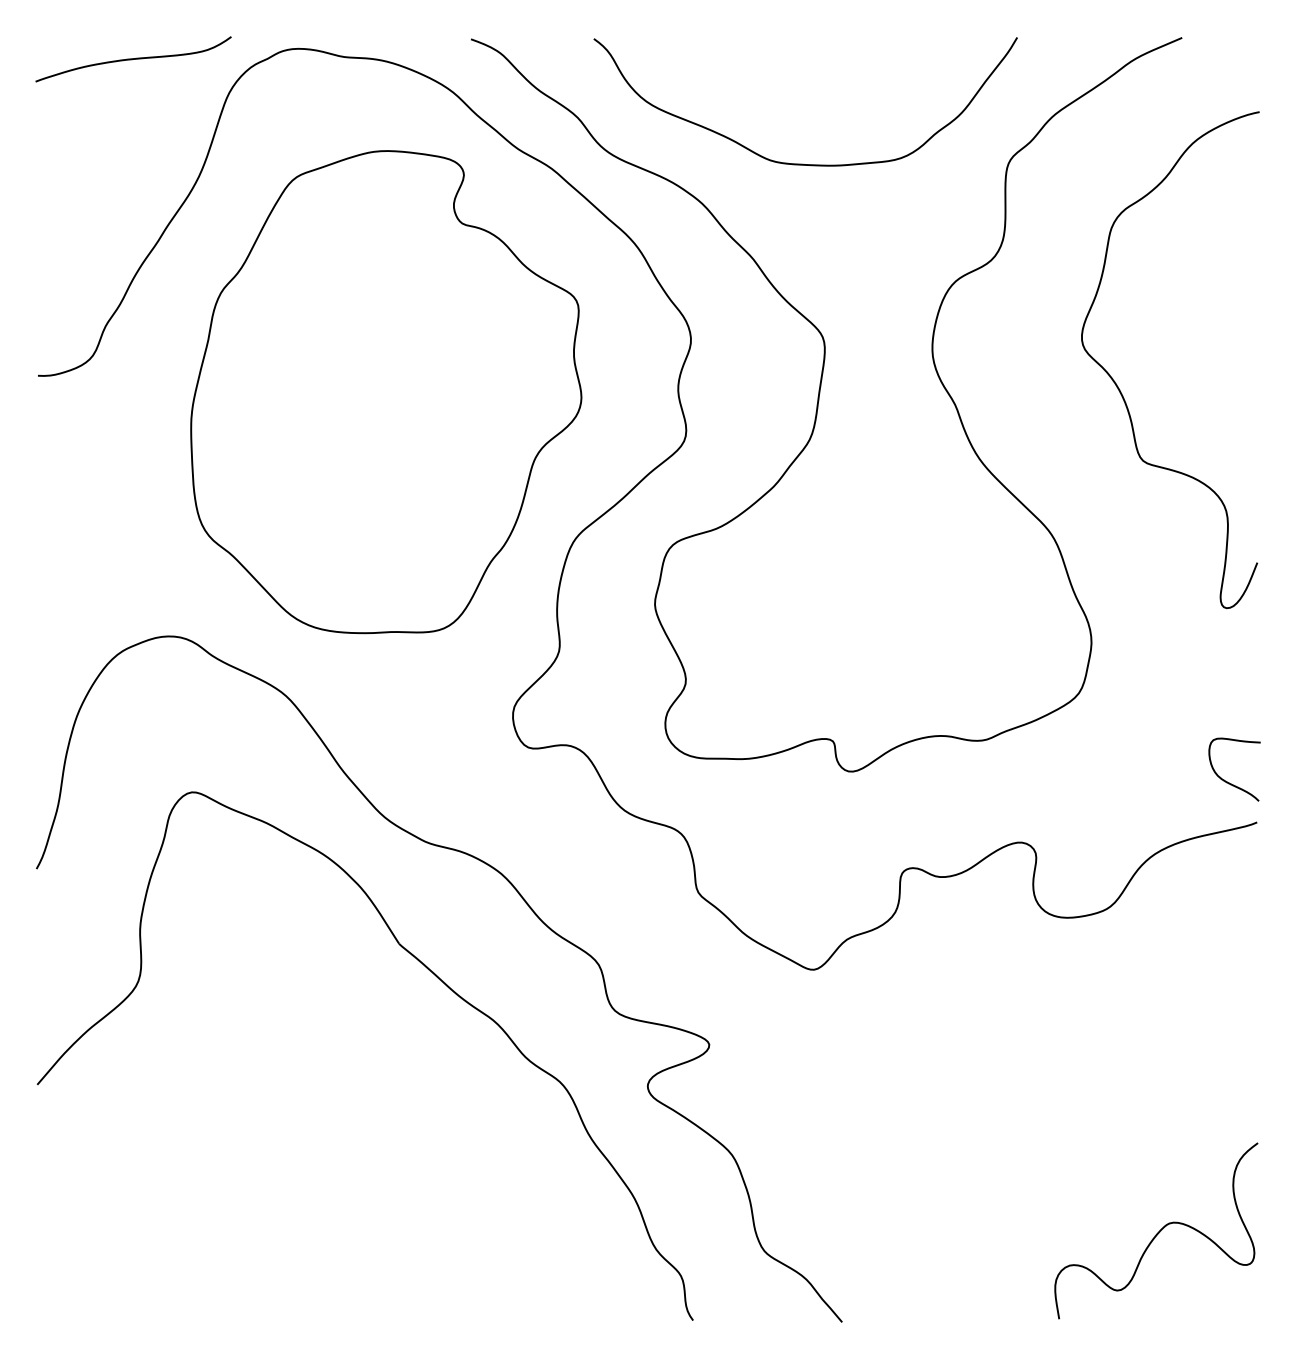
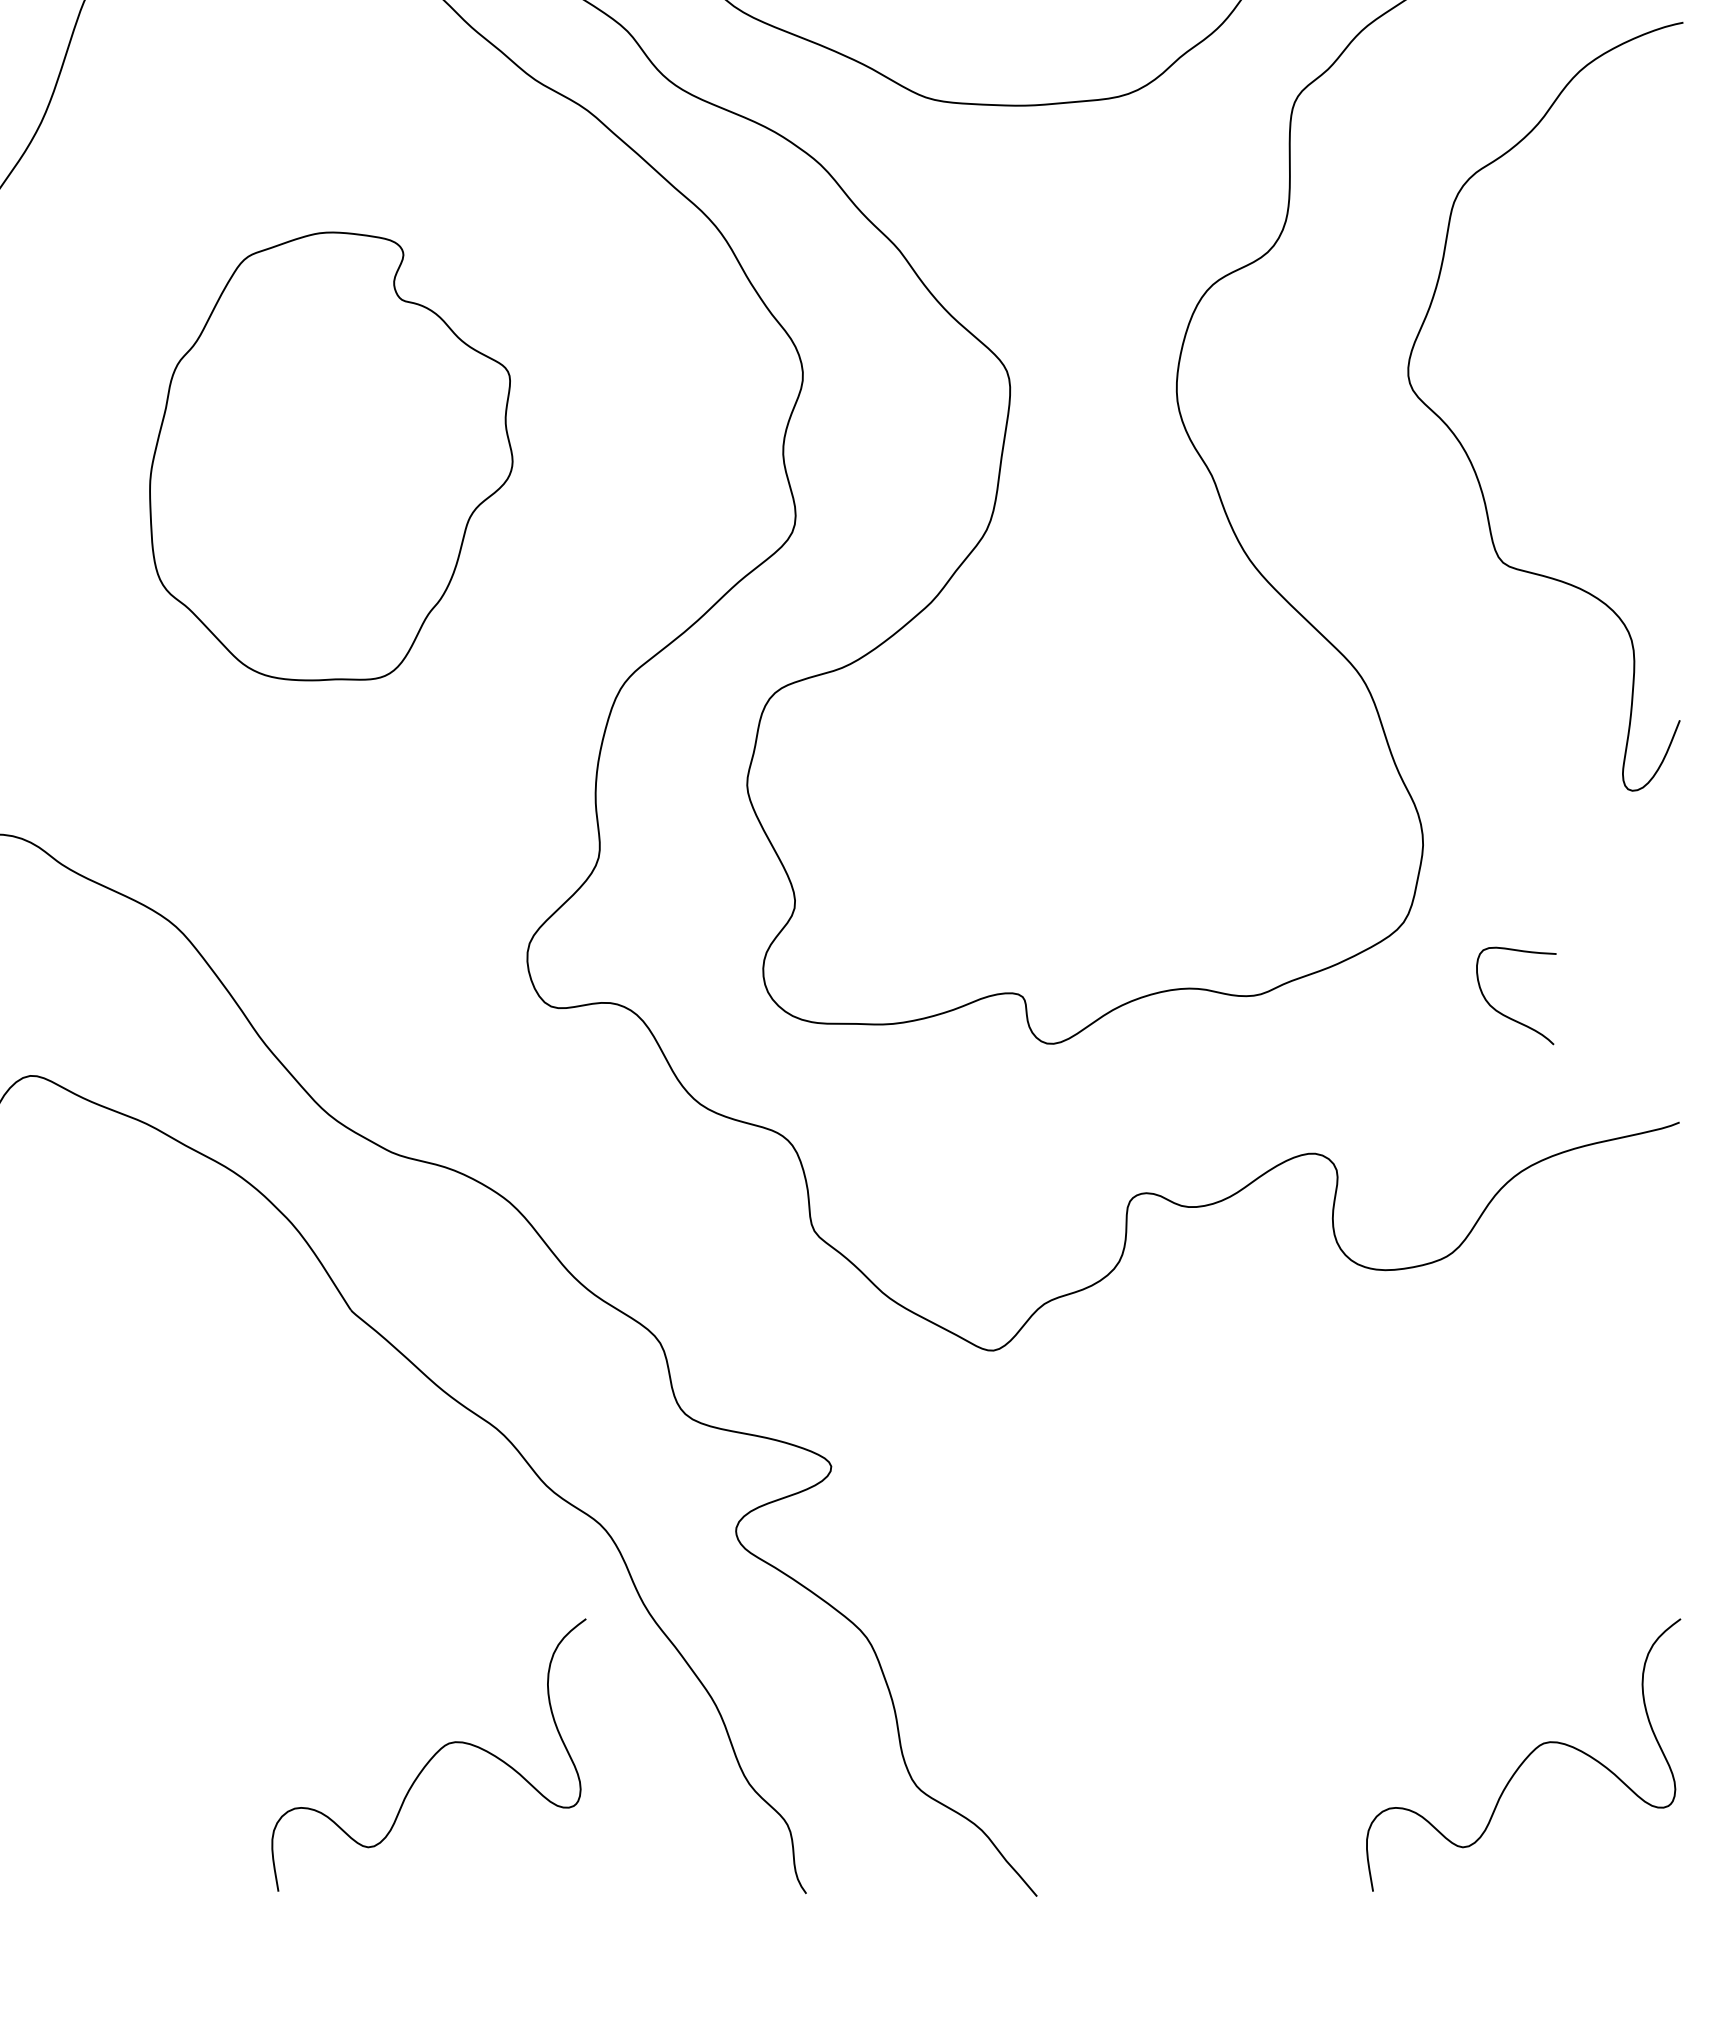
part: (386, 392) -> (331, 456), size x0.6
curve: (1227, 781) -> (1505, 1014), moved
curve: (451, 1231) -> (432, 1755), added

